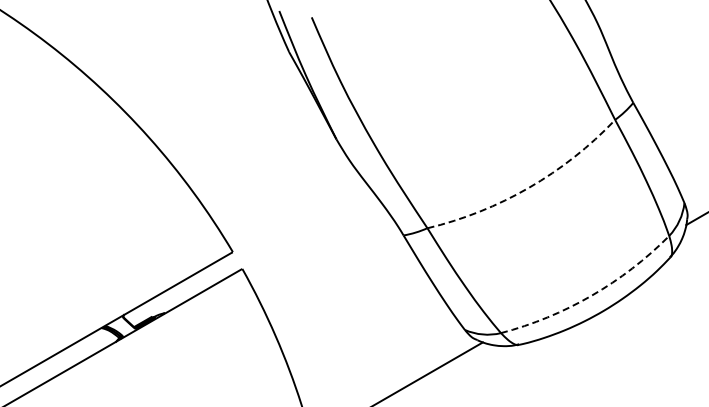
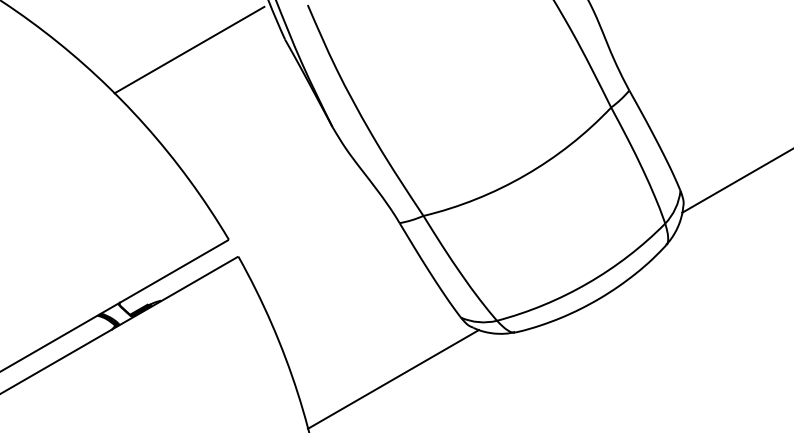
line: (193, 61) -> (189, 49), added
arc: (529, 187) -> (525, 175), dashed -> solid
arc: (591, 295) -> (587, 283), dashed -> solid

